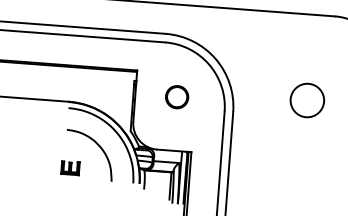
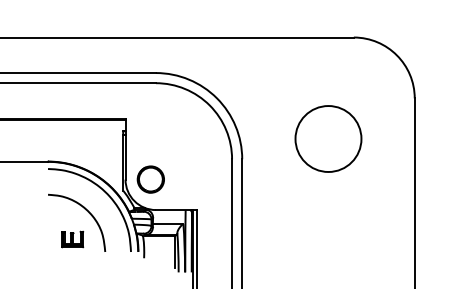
part: (176, 97) -> (150, 179), moved
circle: (307, 100) -> (328, 138), size x1.67
part: (70, 168) -> (72, 239), moved

